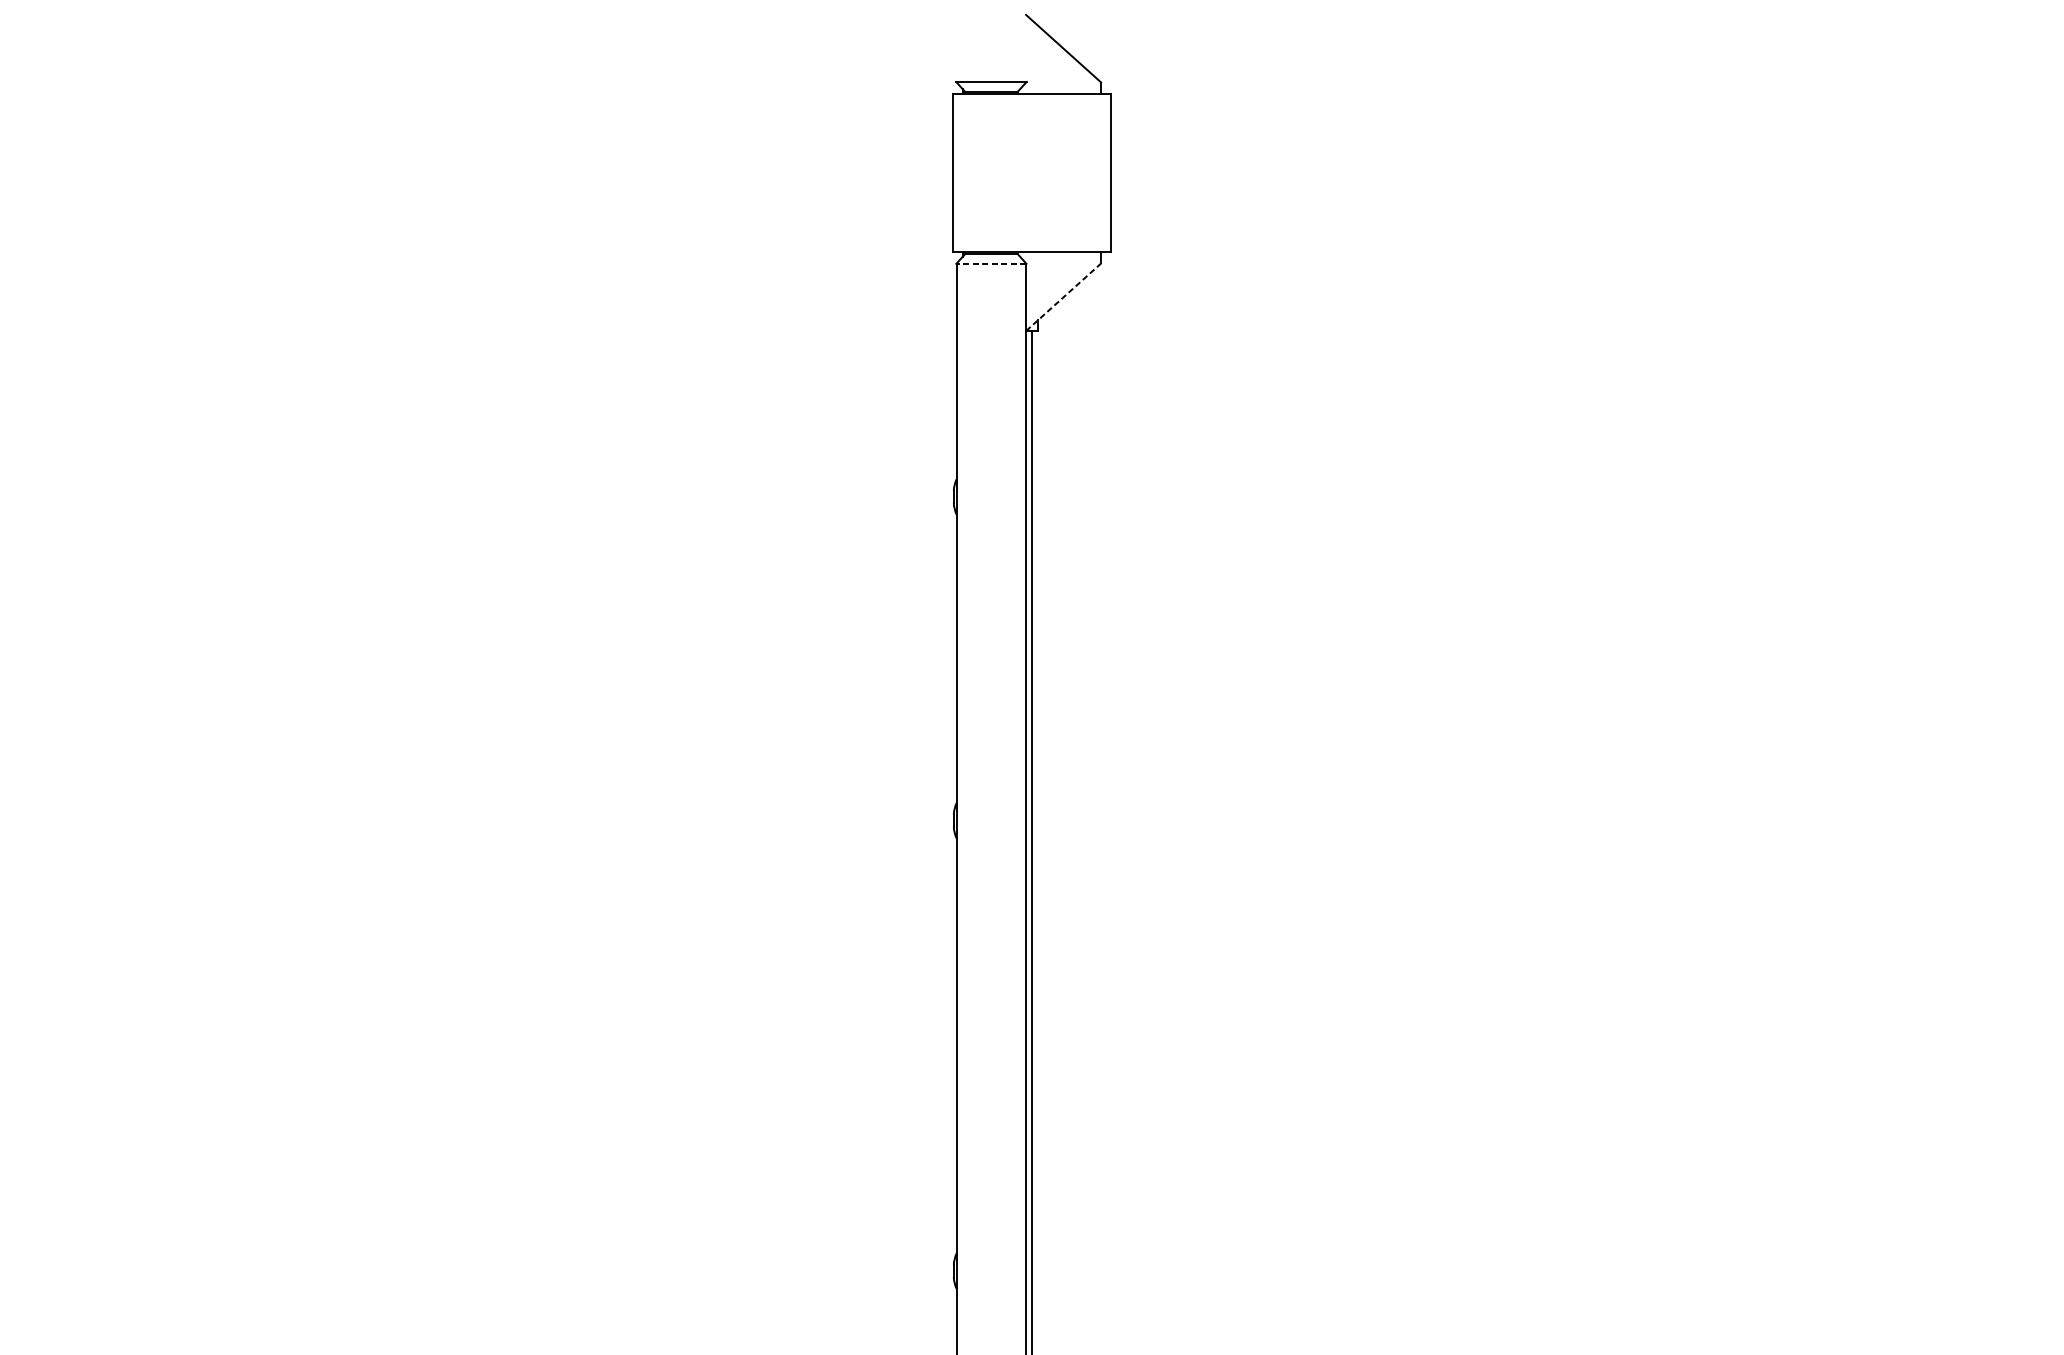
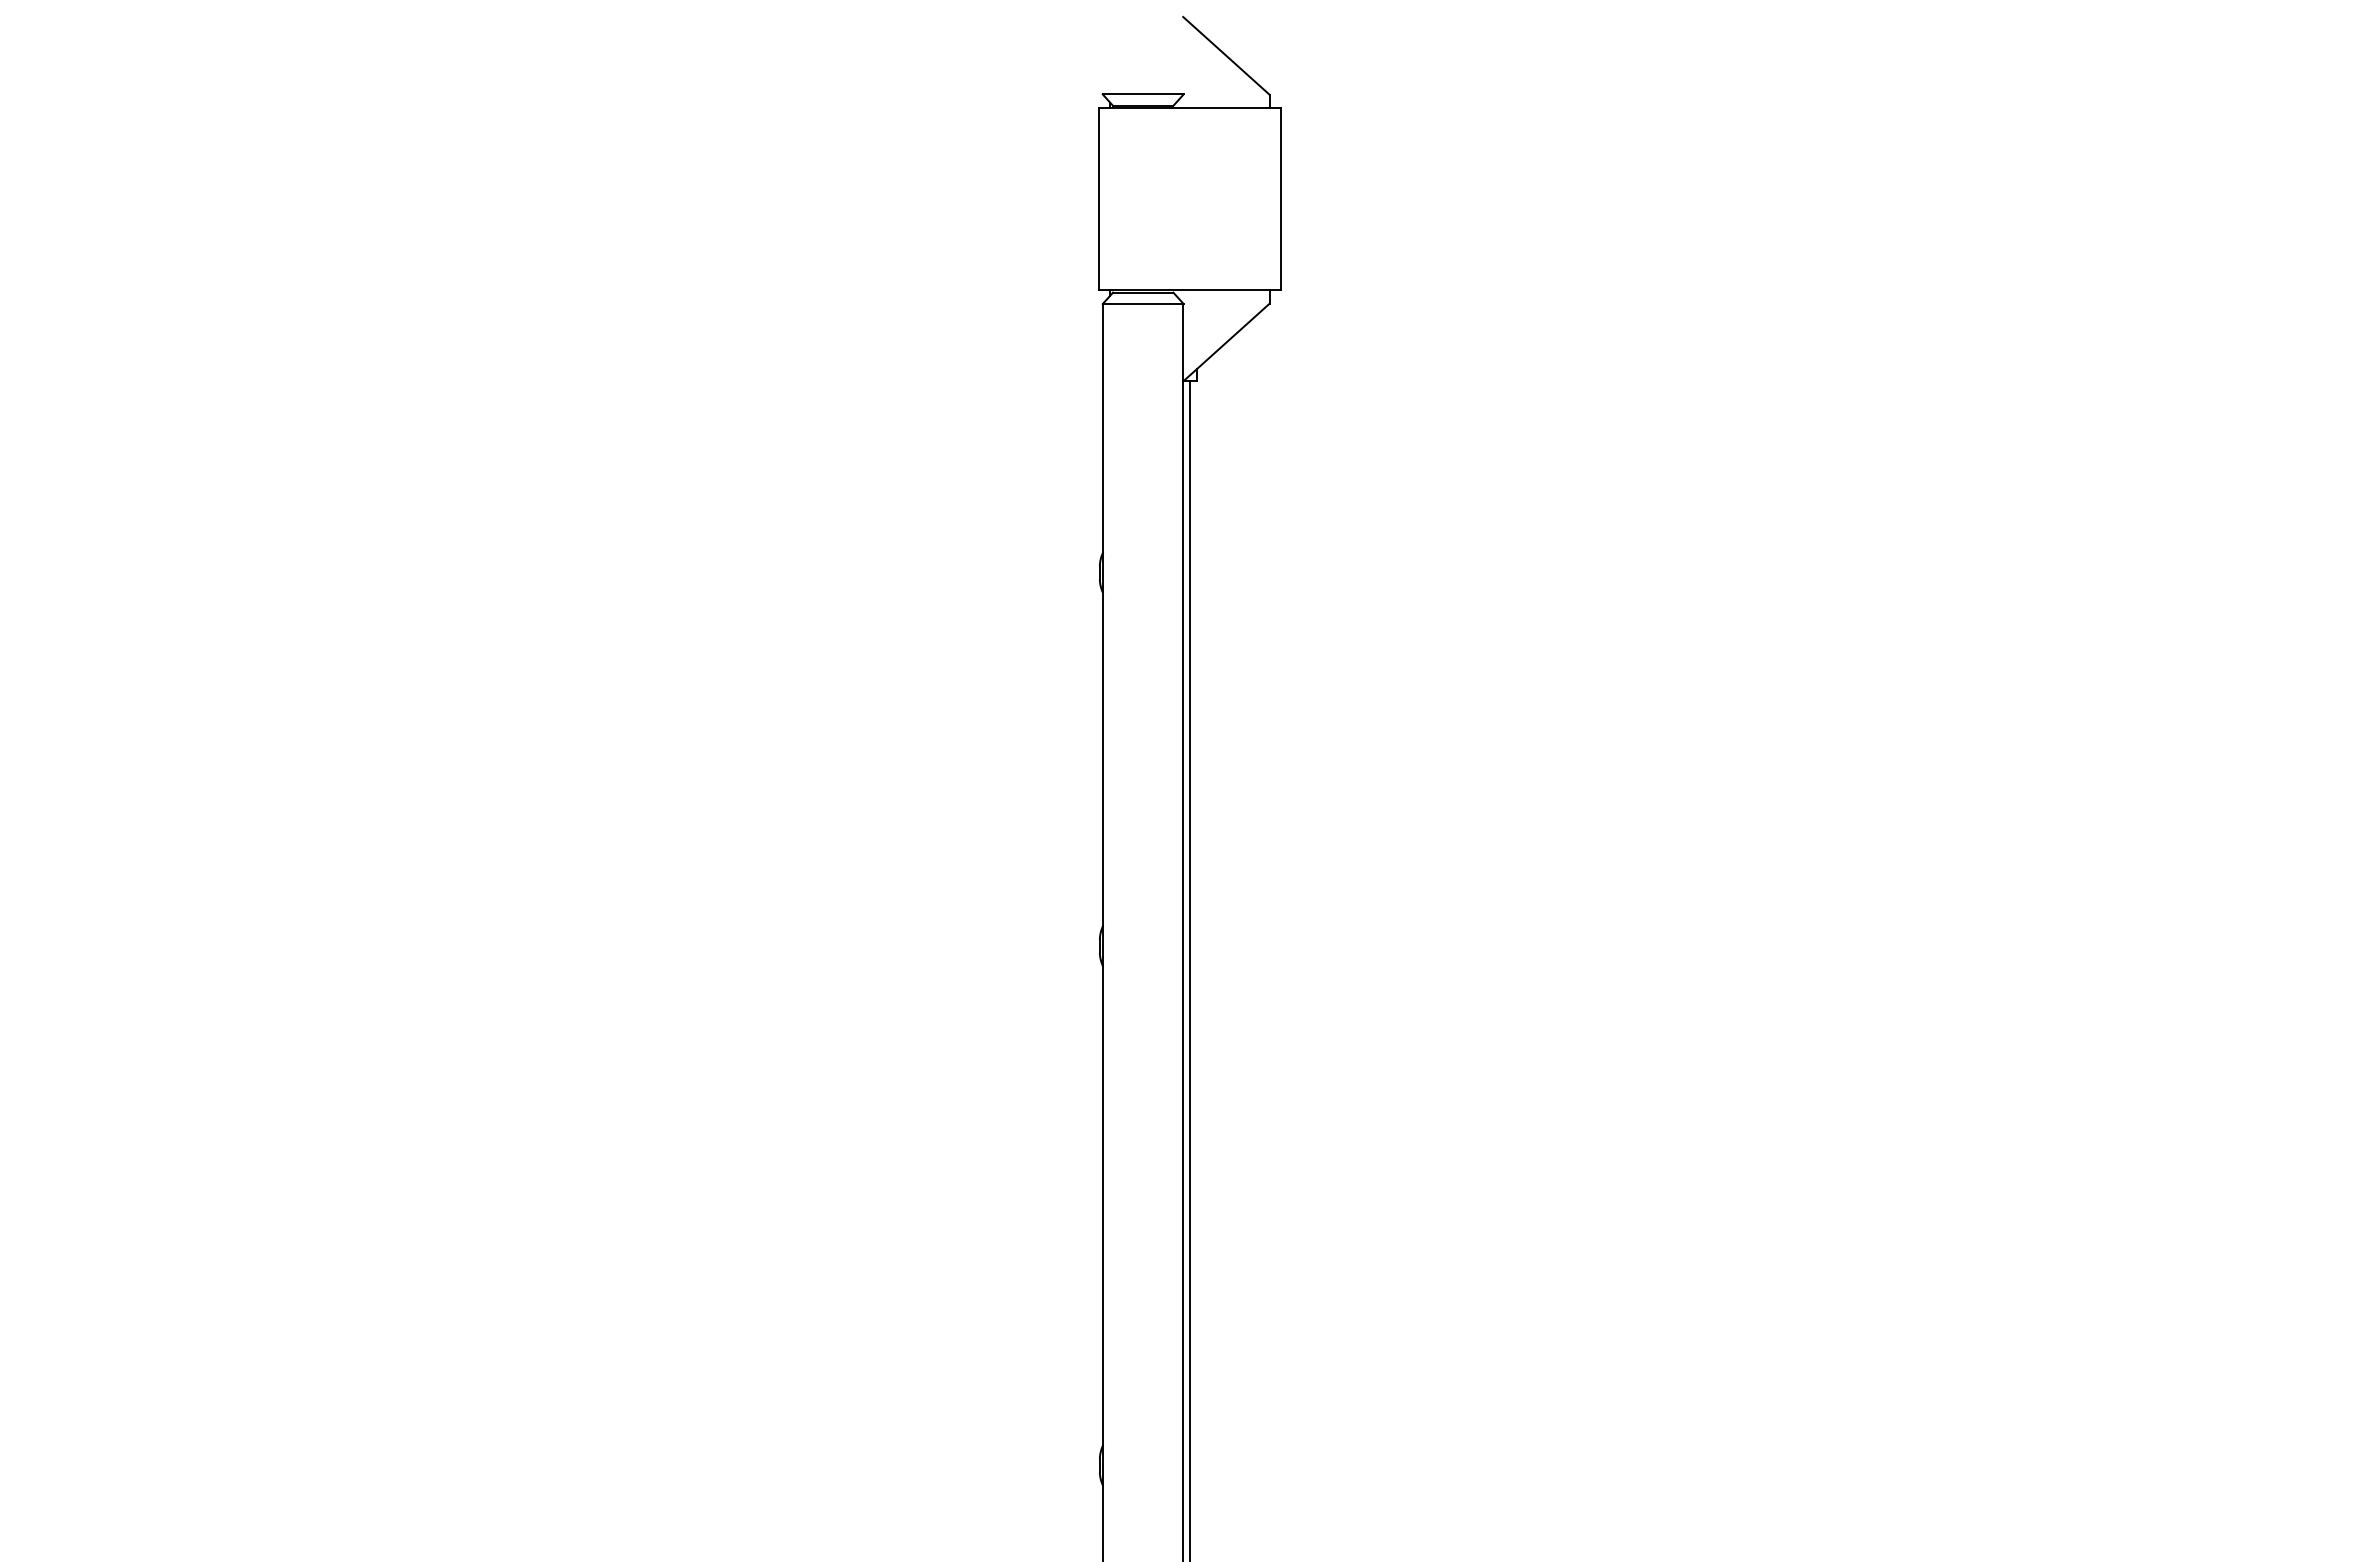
line: (990, 264) -> (1142, 304), dashed -> solid
line: (1063, 297) -> (1226, 342), dashed -> solid

